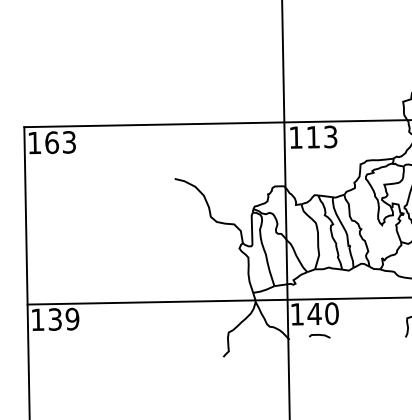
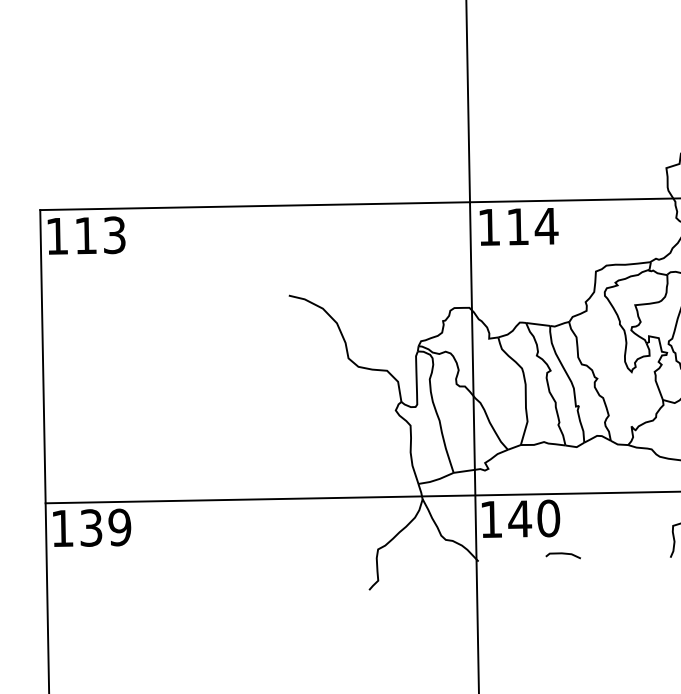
text: (330, 136) -> (546, 225), 113 -> 114
text: (51, 142) -> (85, 235), 163 -> 113
line: (319, 335) -> (562, 554), moved

